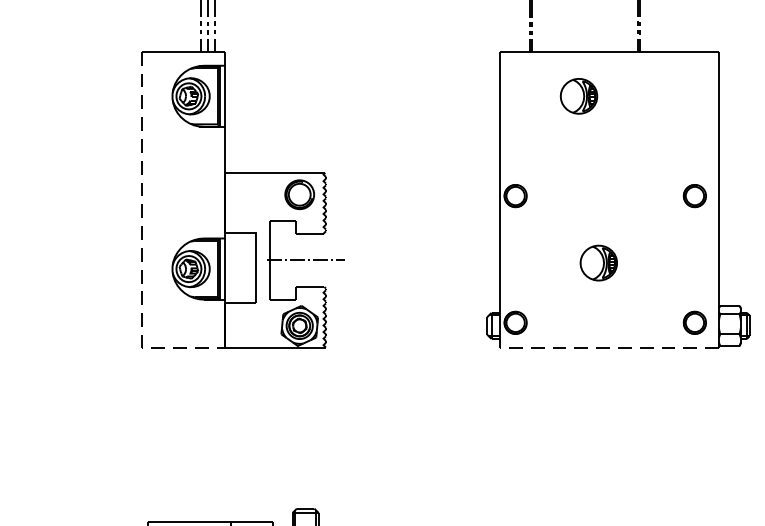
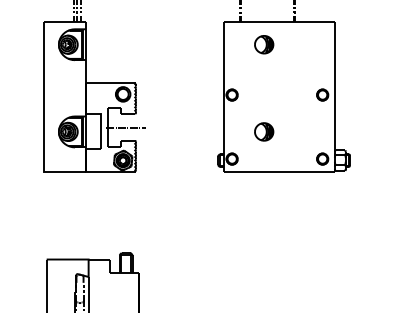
line: (141, 242) -> (43, 118), dashed -> solid
part: (599, 262) -> (264, 131), moved
line: (609, 347) -> (279, 171), dashed -> solid

